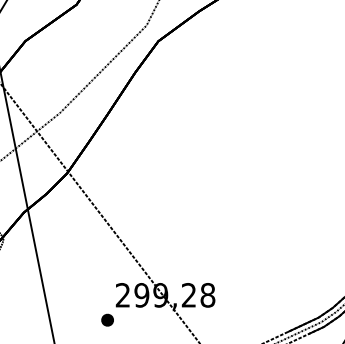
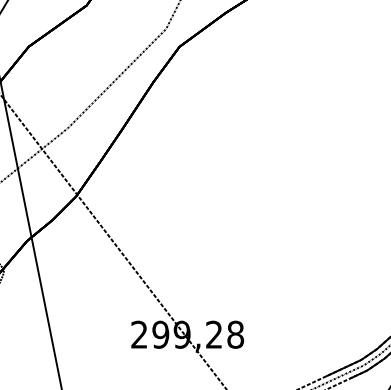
part: (107, 319) -> (121, 362), removed

